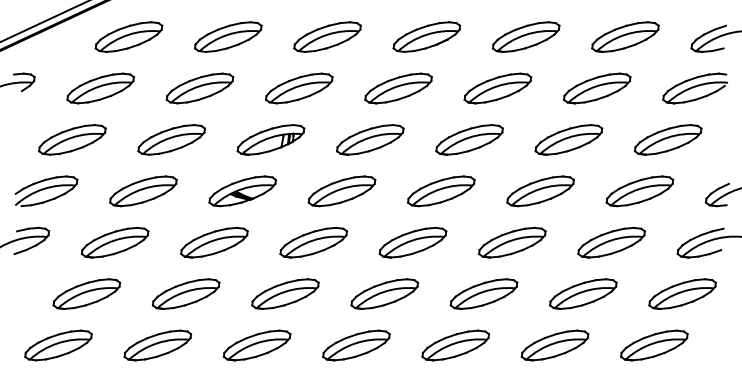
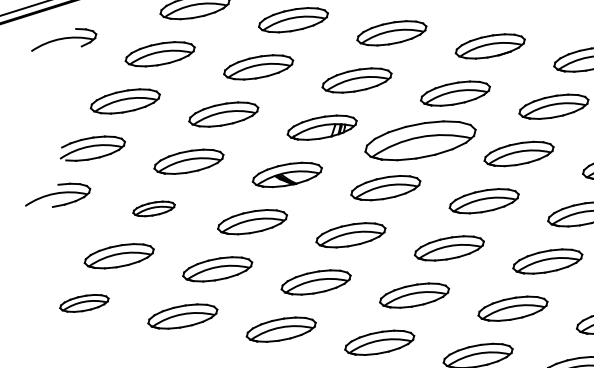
part: (370, 139) -> (420, 140), size x1.6
part: (114, 242) -> (153, 208), size x0.6
part: (58, 345) -> (84, 303), size x0.7

